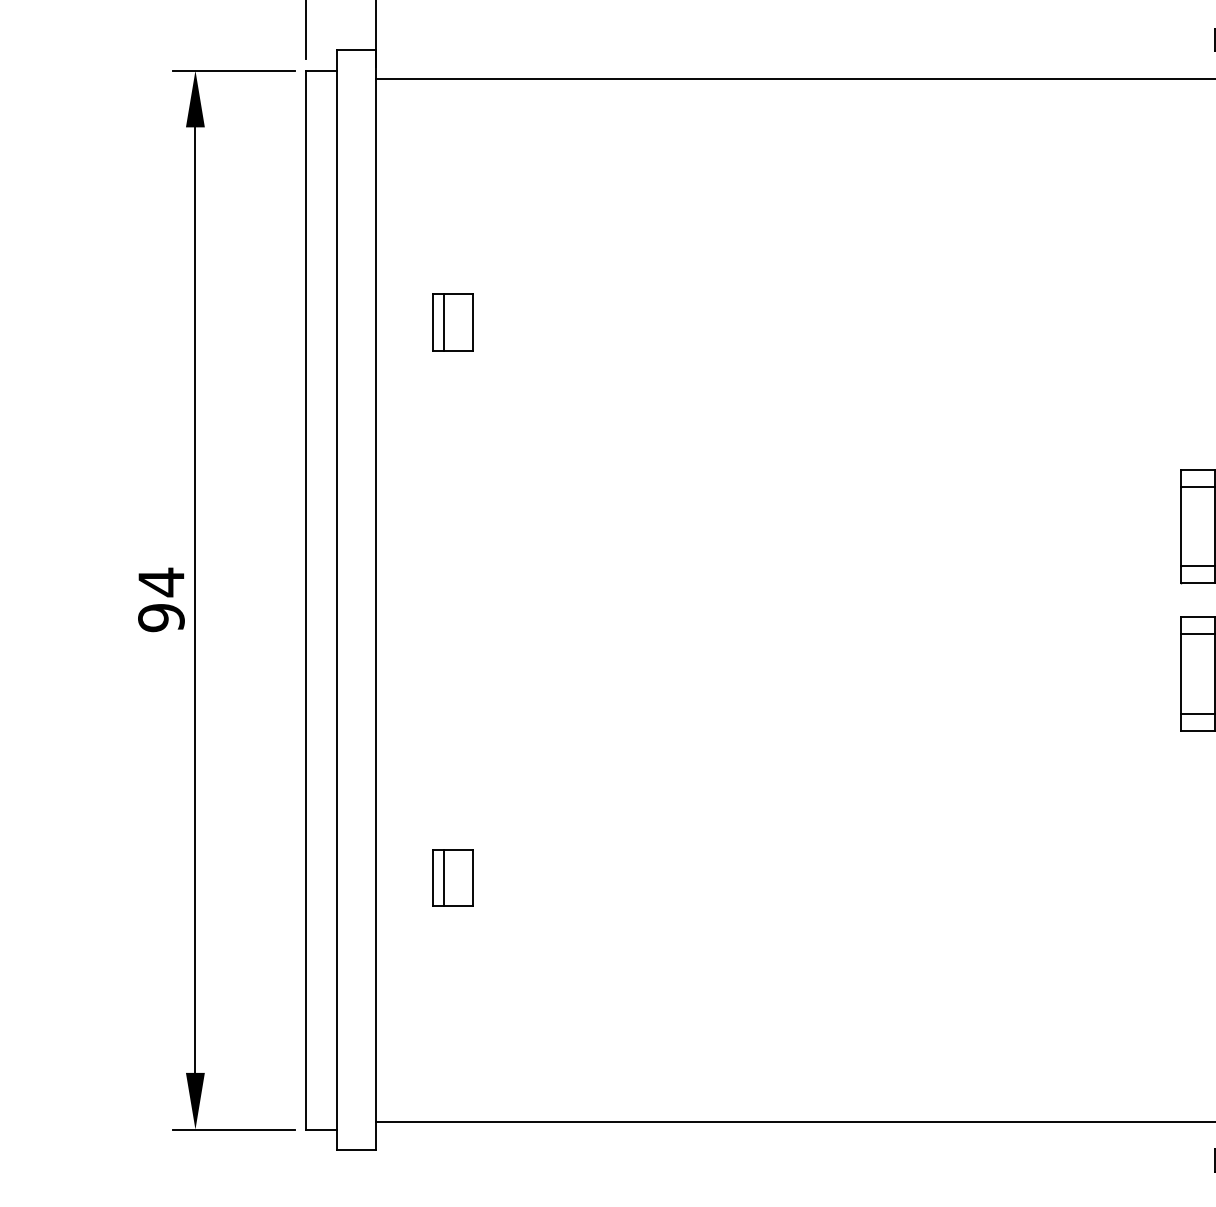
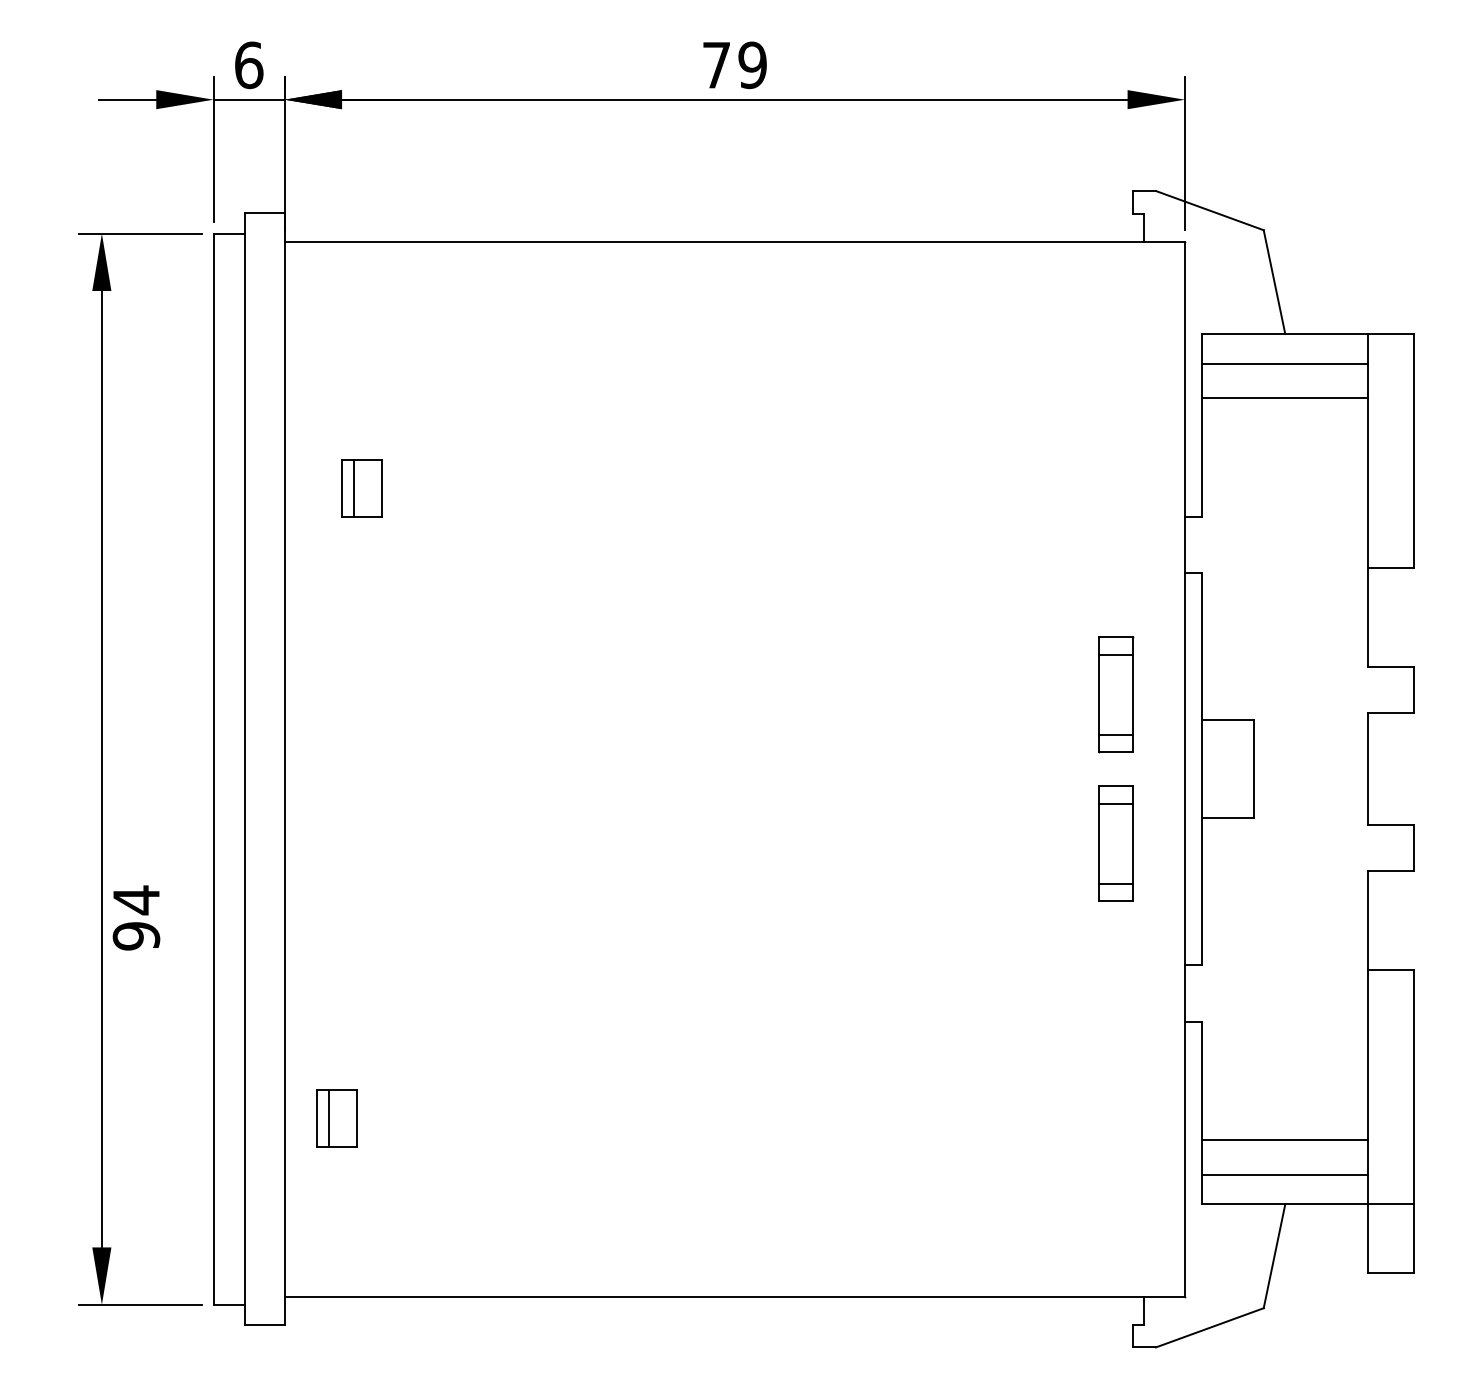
text: (161, 599) -> (136, 917), moved
part: (452, 878) -> (336, 1118), moved

